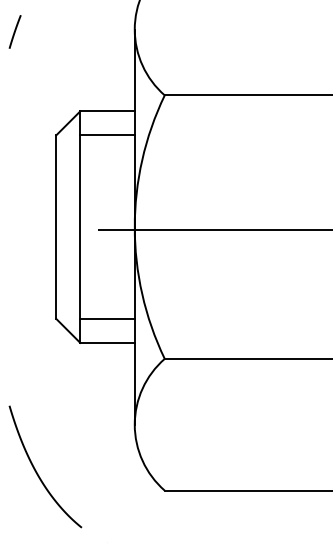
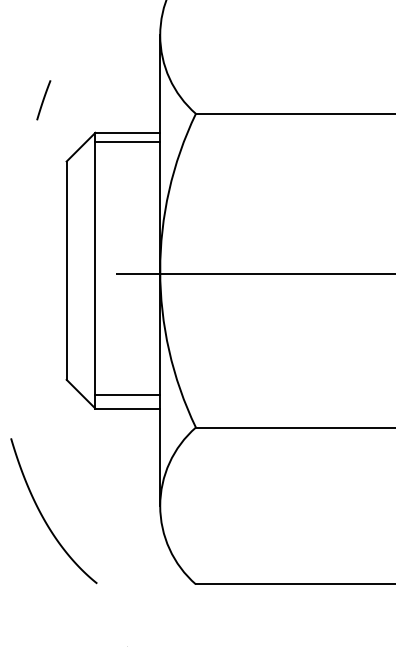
line: (14, 32) -> (43, 100), moved
line: (107, 135) -> (127, 141), moved
line: (107, 318) -> (127, 394), moved
curve: (36, 471) -> (43, 516), moved

